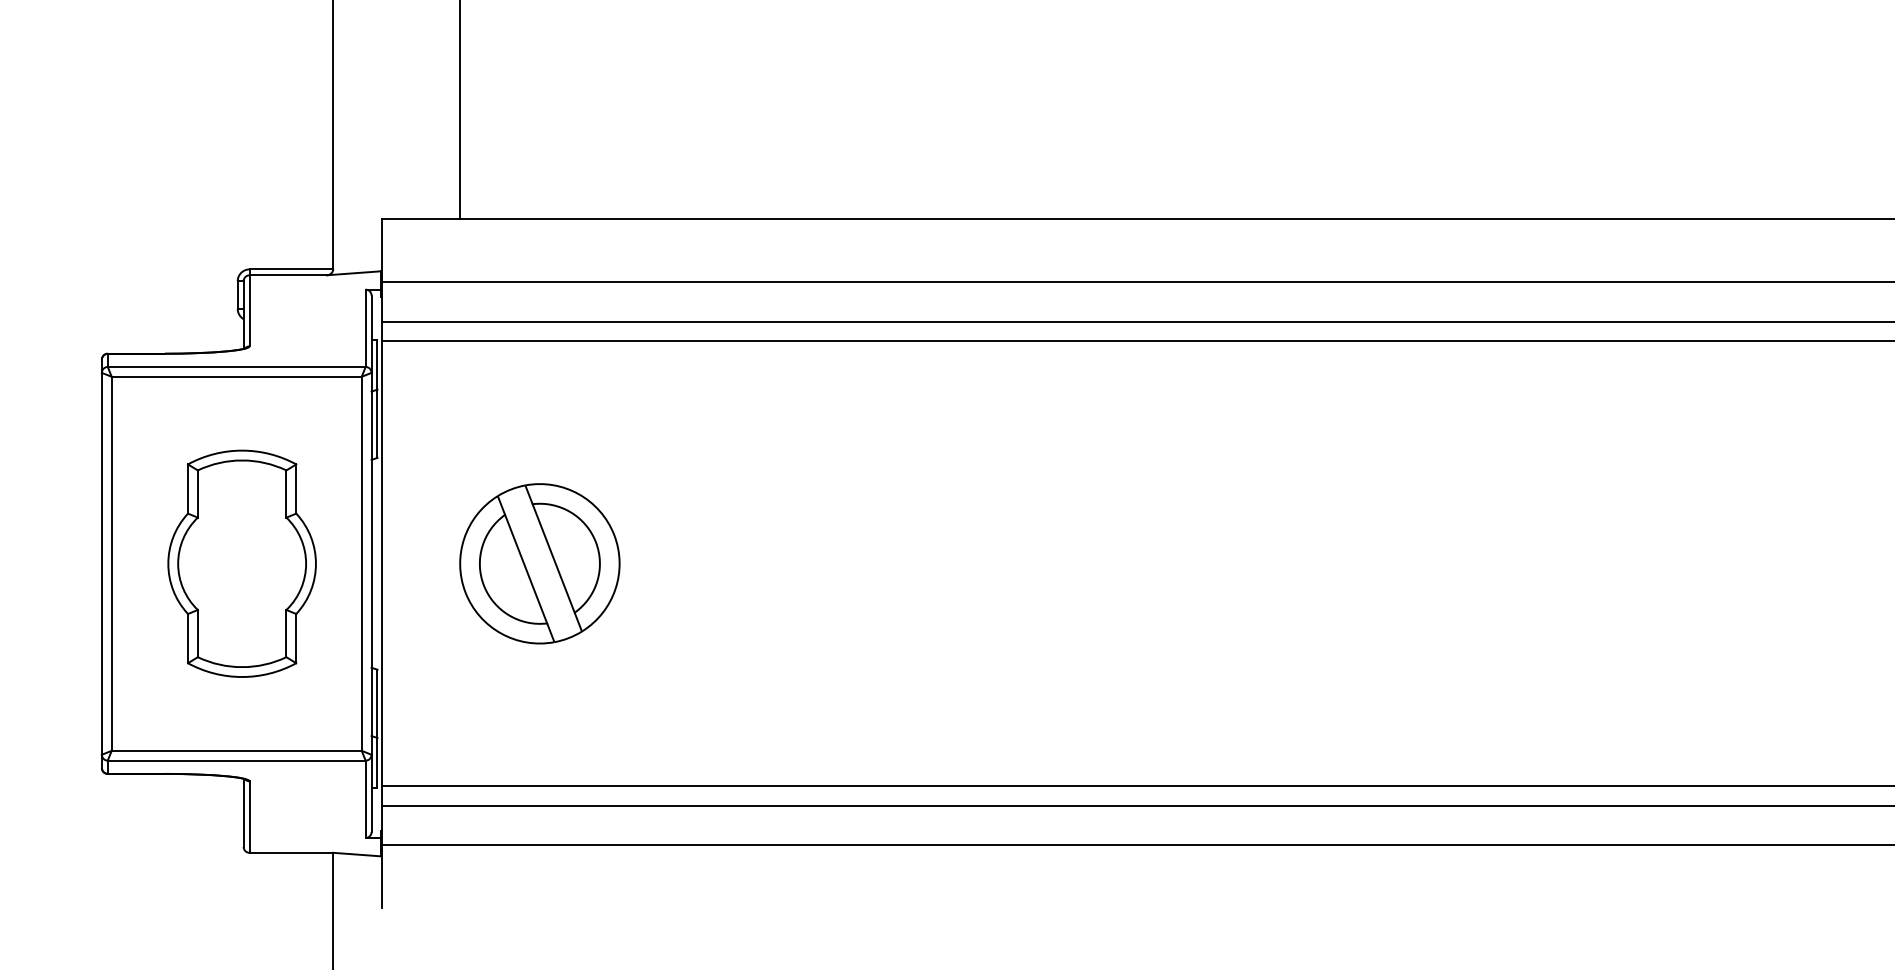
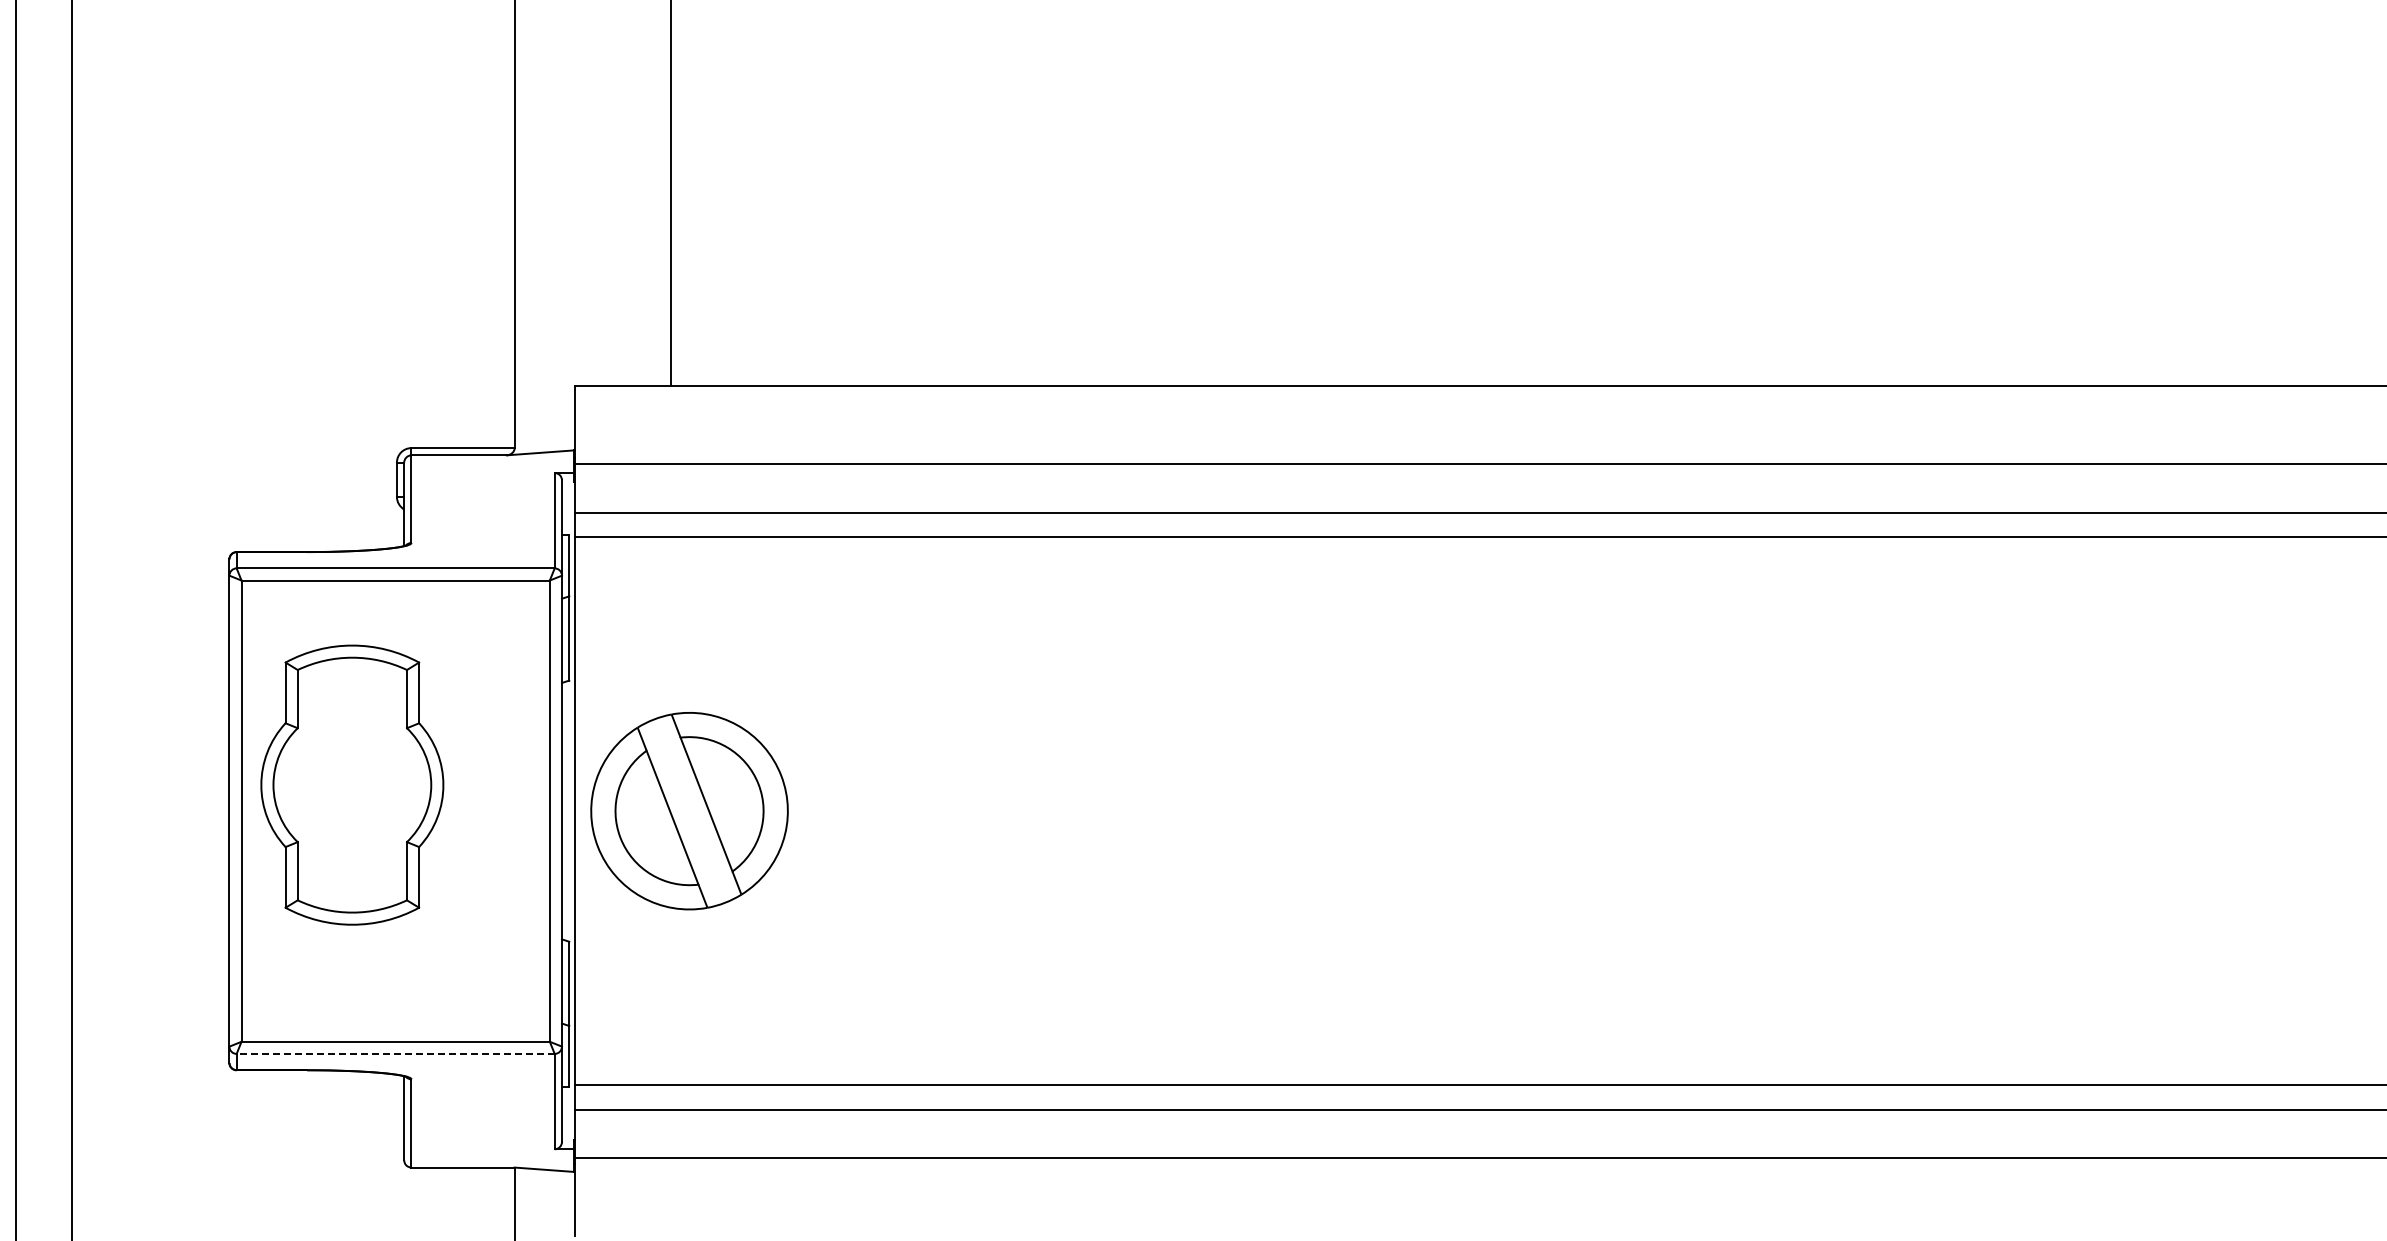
part: (242, 563) -> (352, 784), moved
part: (539, 564) -> (689, 811), moved
line: (236, 760) -> (395, 1053), solid -> dashed

